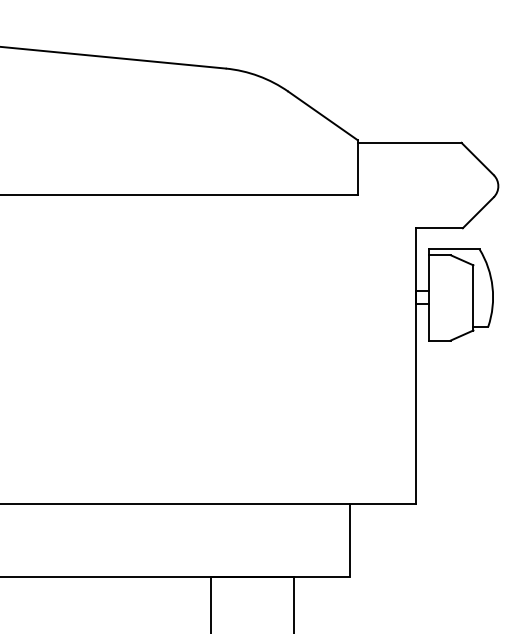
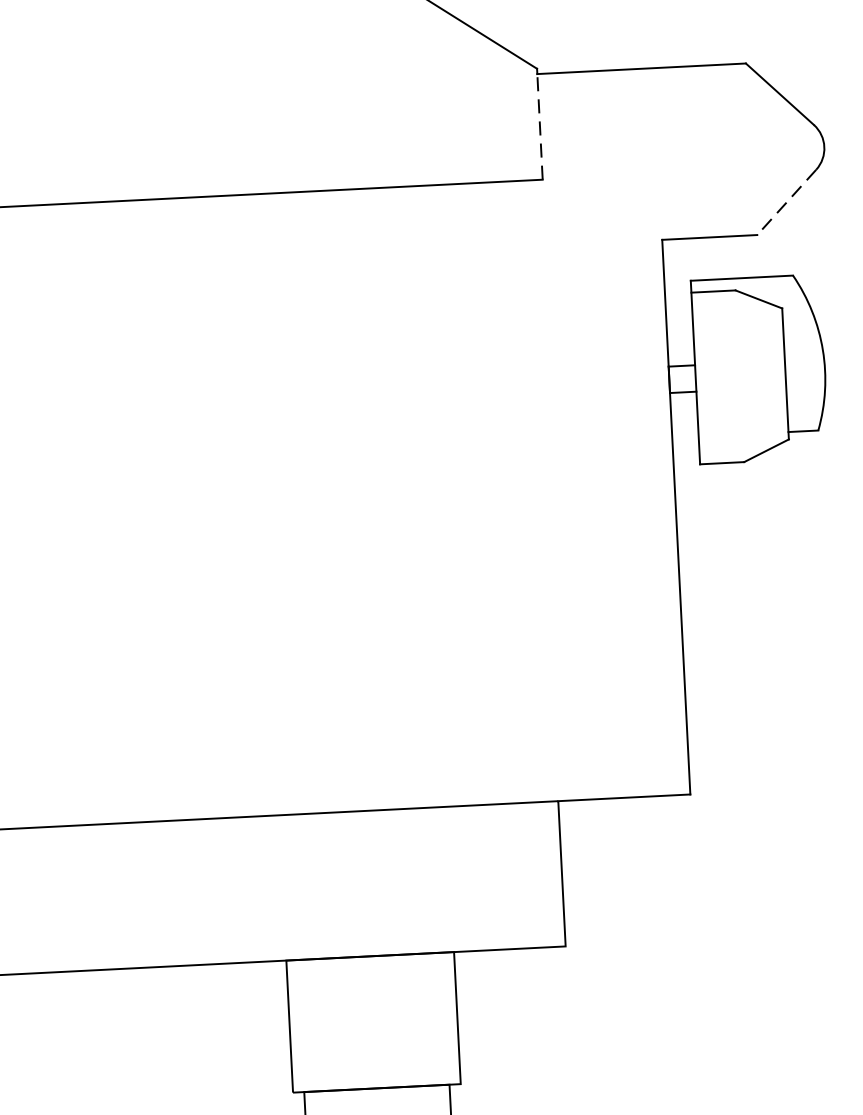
line: (357, 168) -> (539, 125), solid -> dashed
line: (478, 212) -> (787, 201), solid -> dashed

